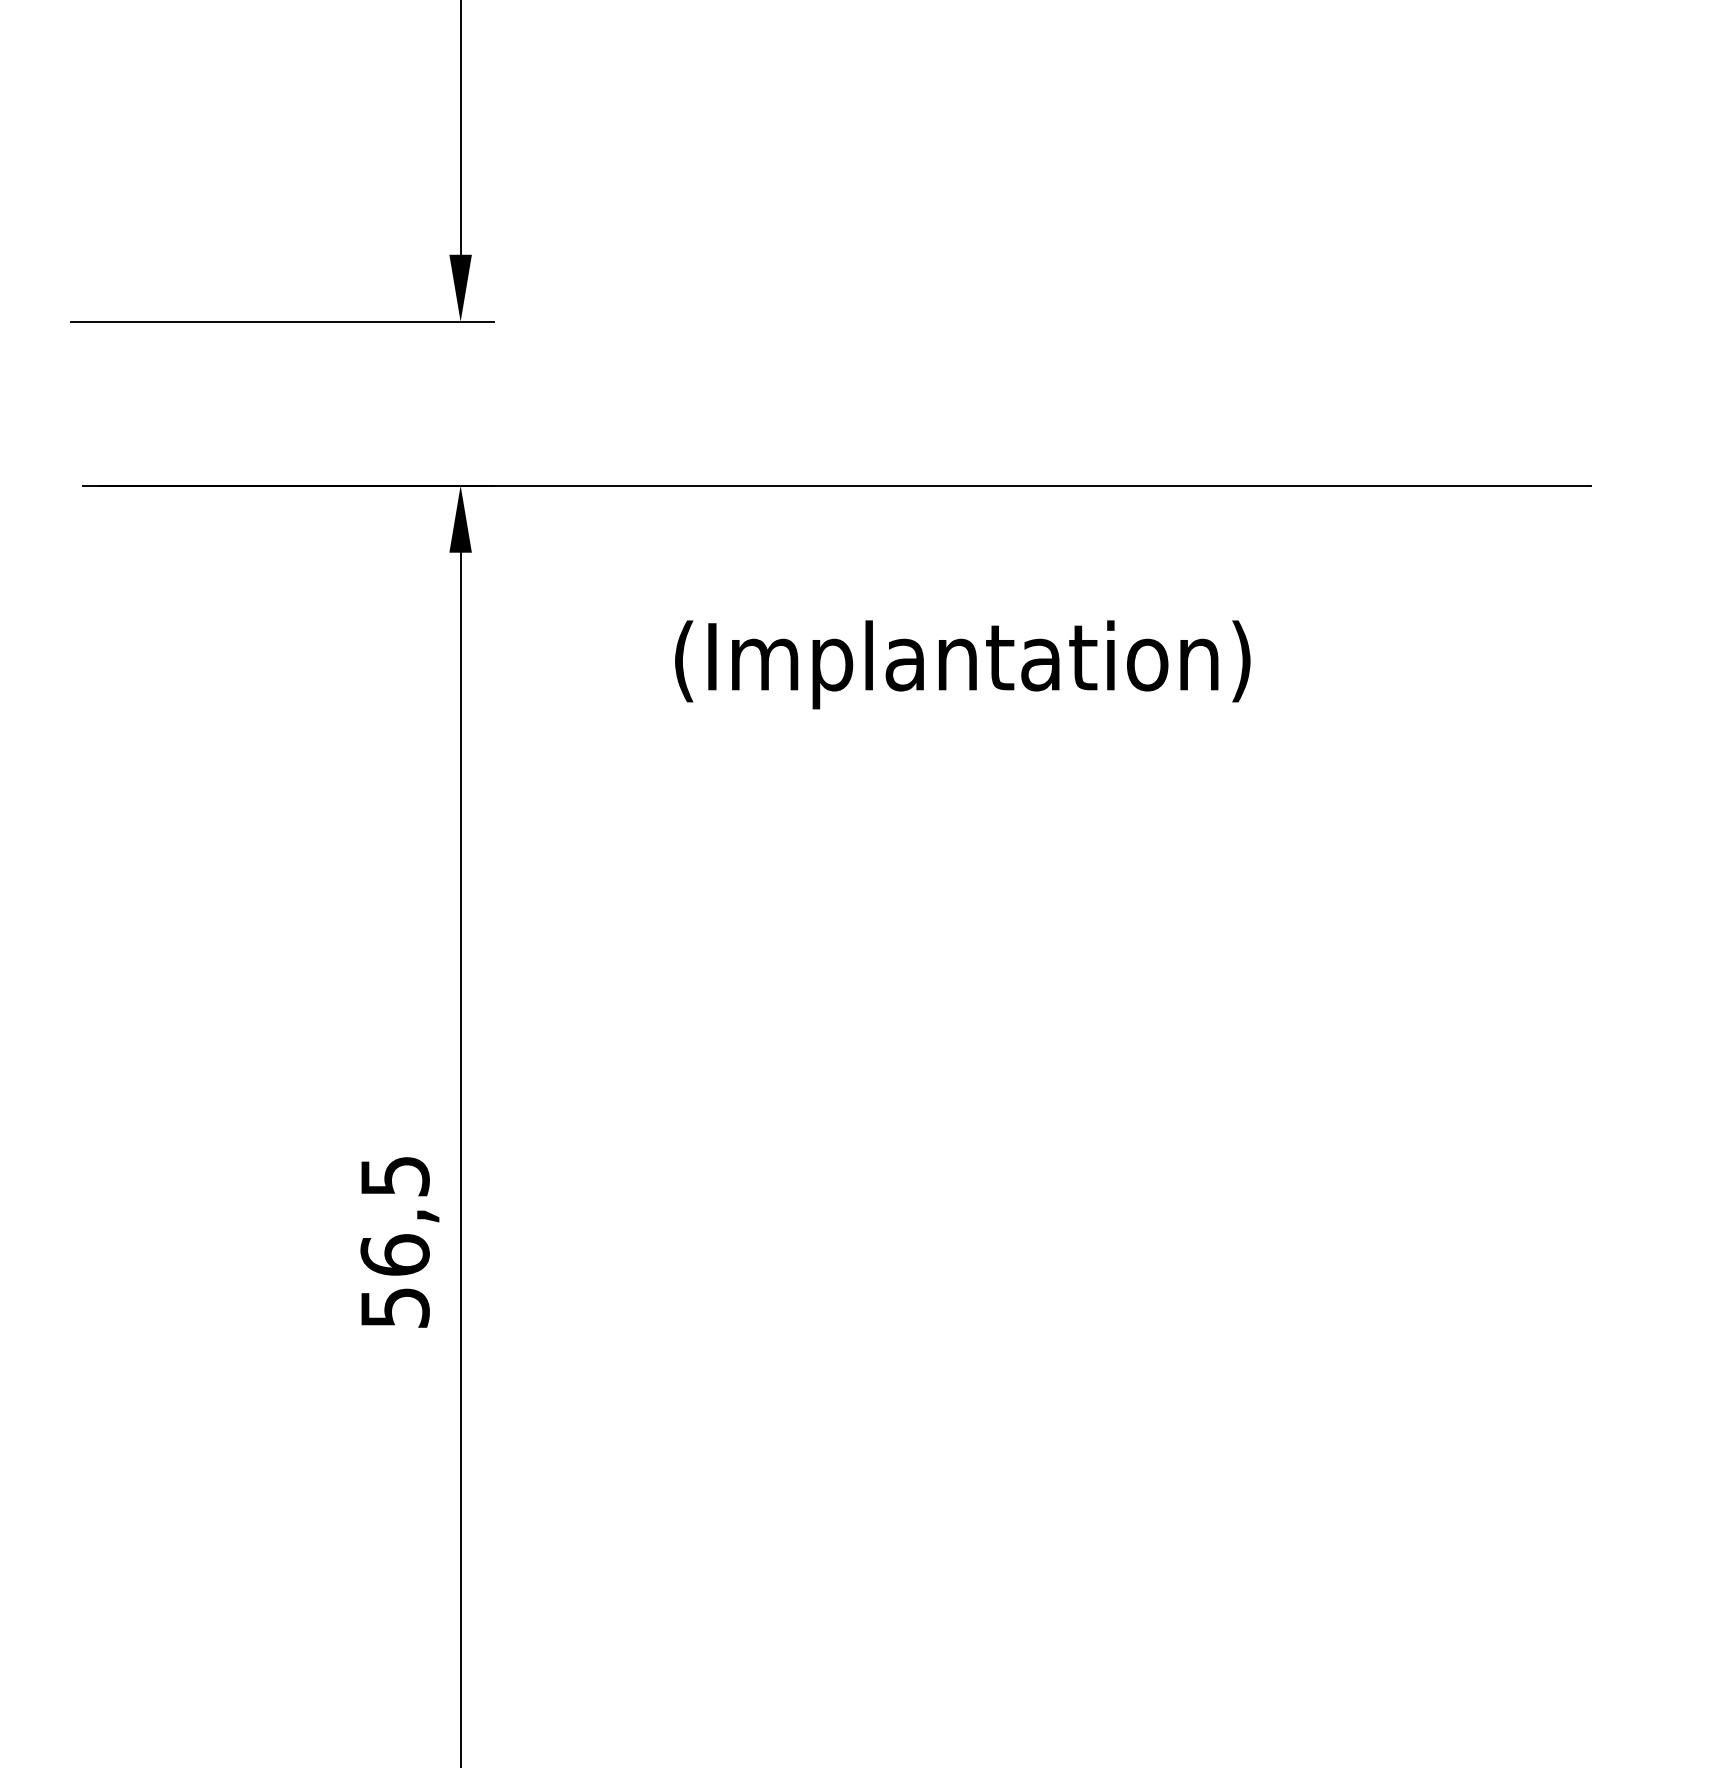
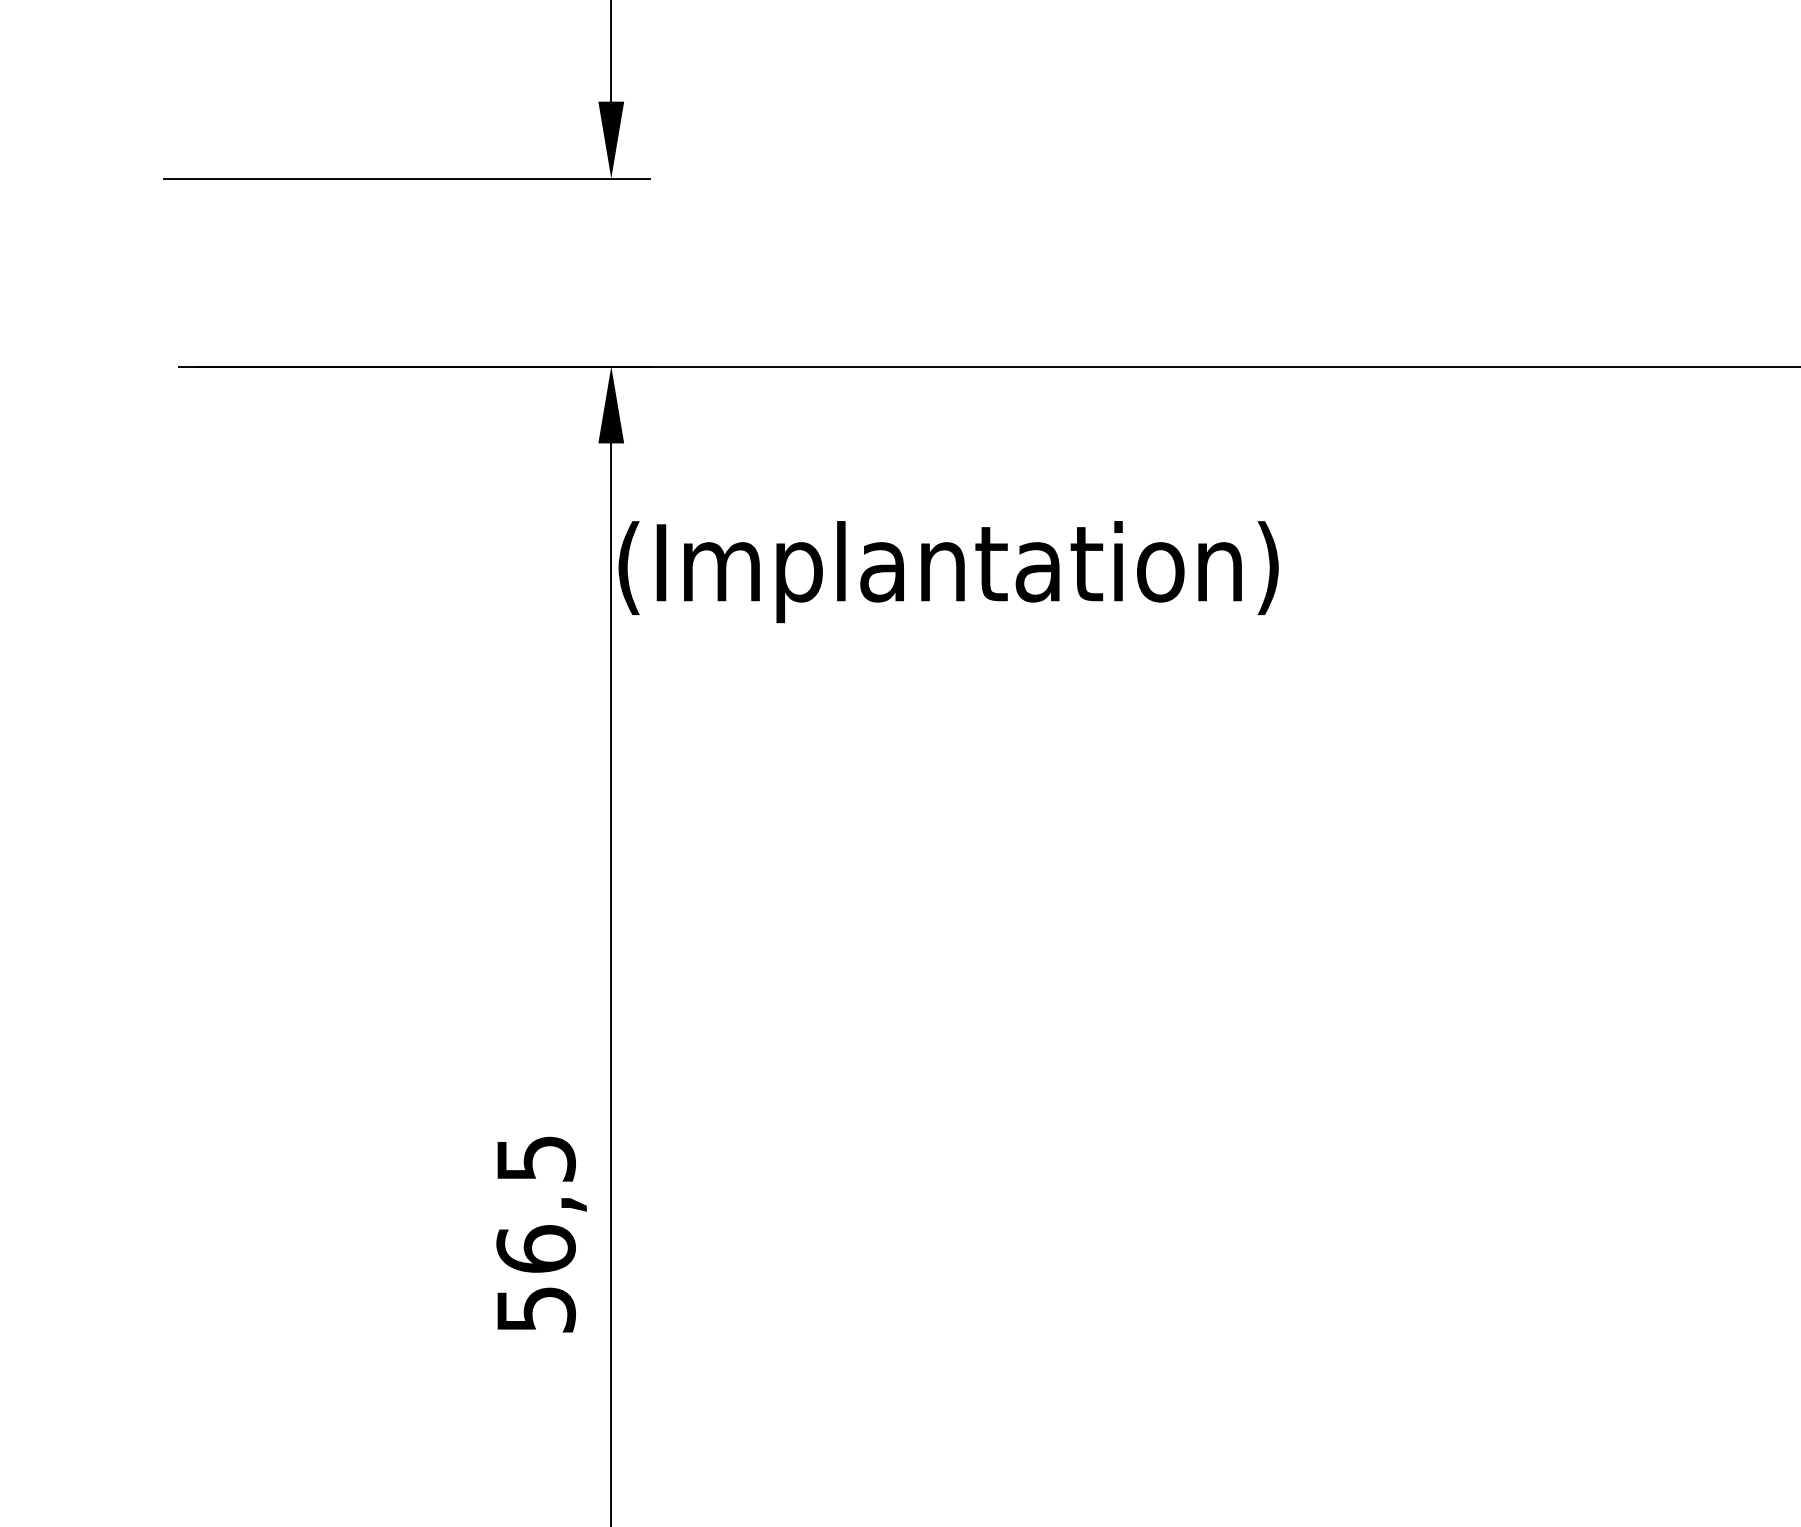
text: (962, 664) -> (948, 571), moved

